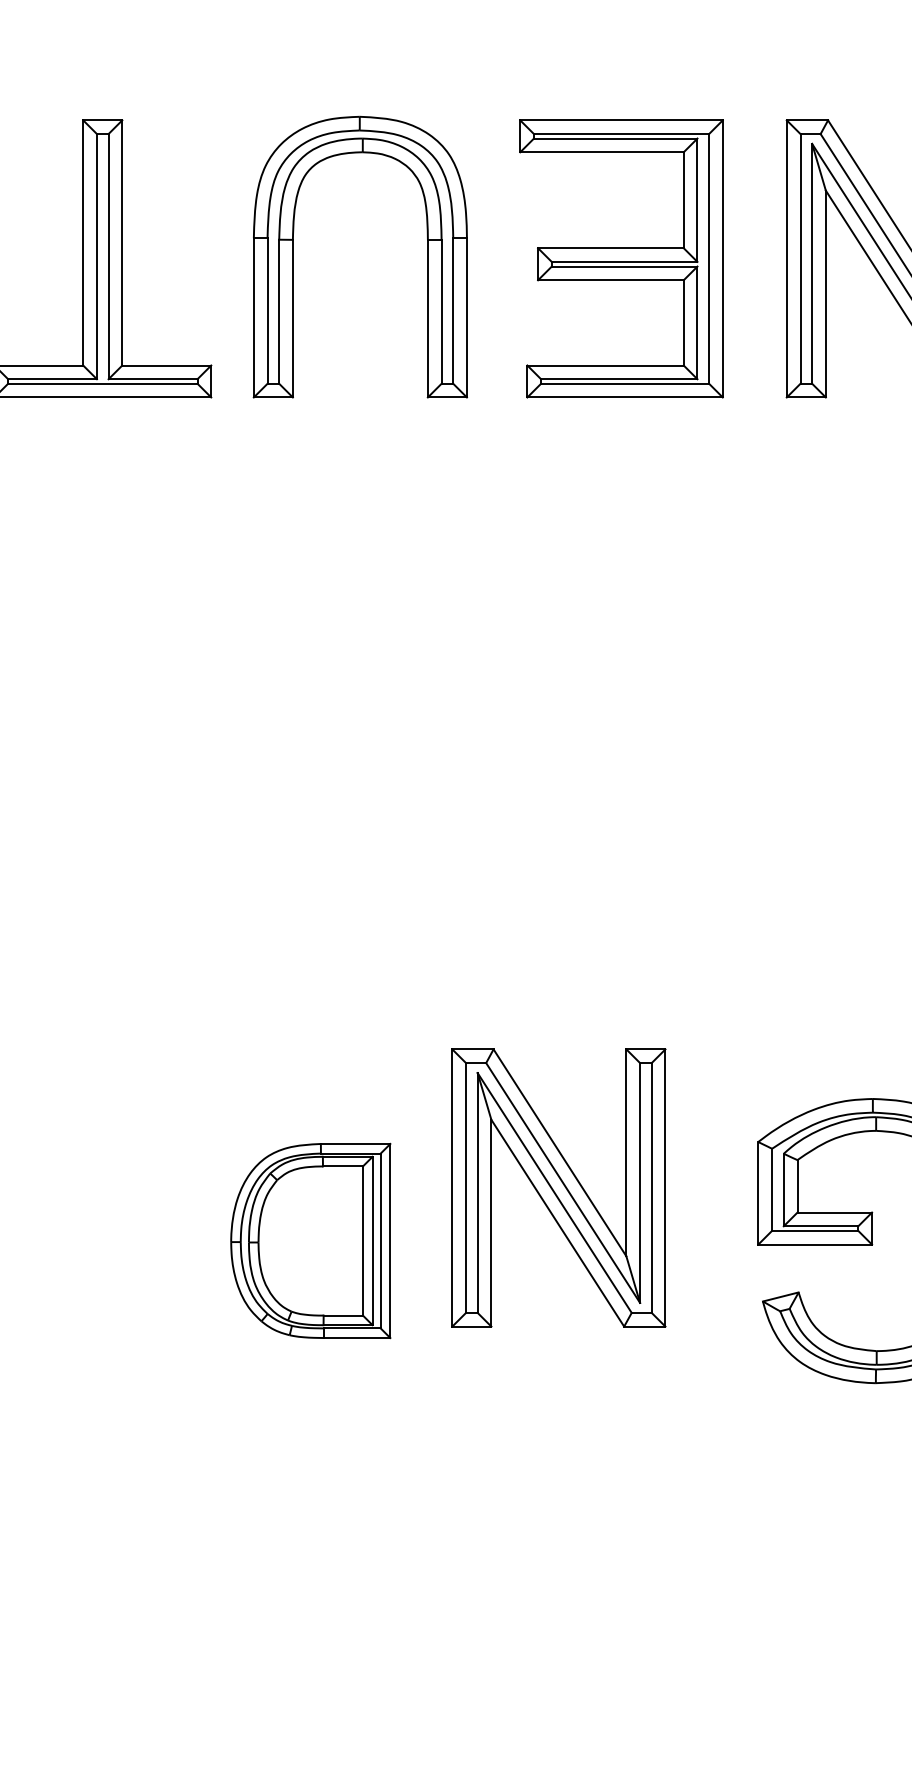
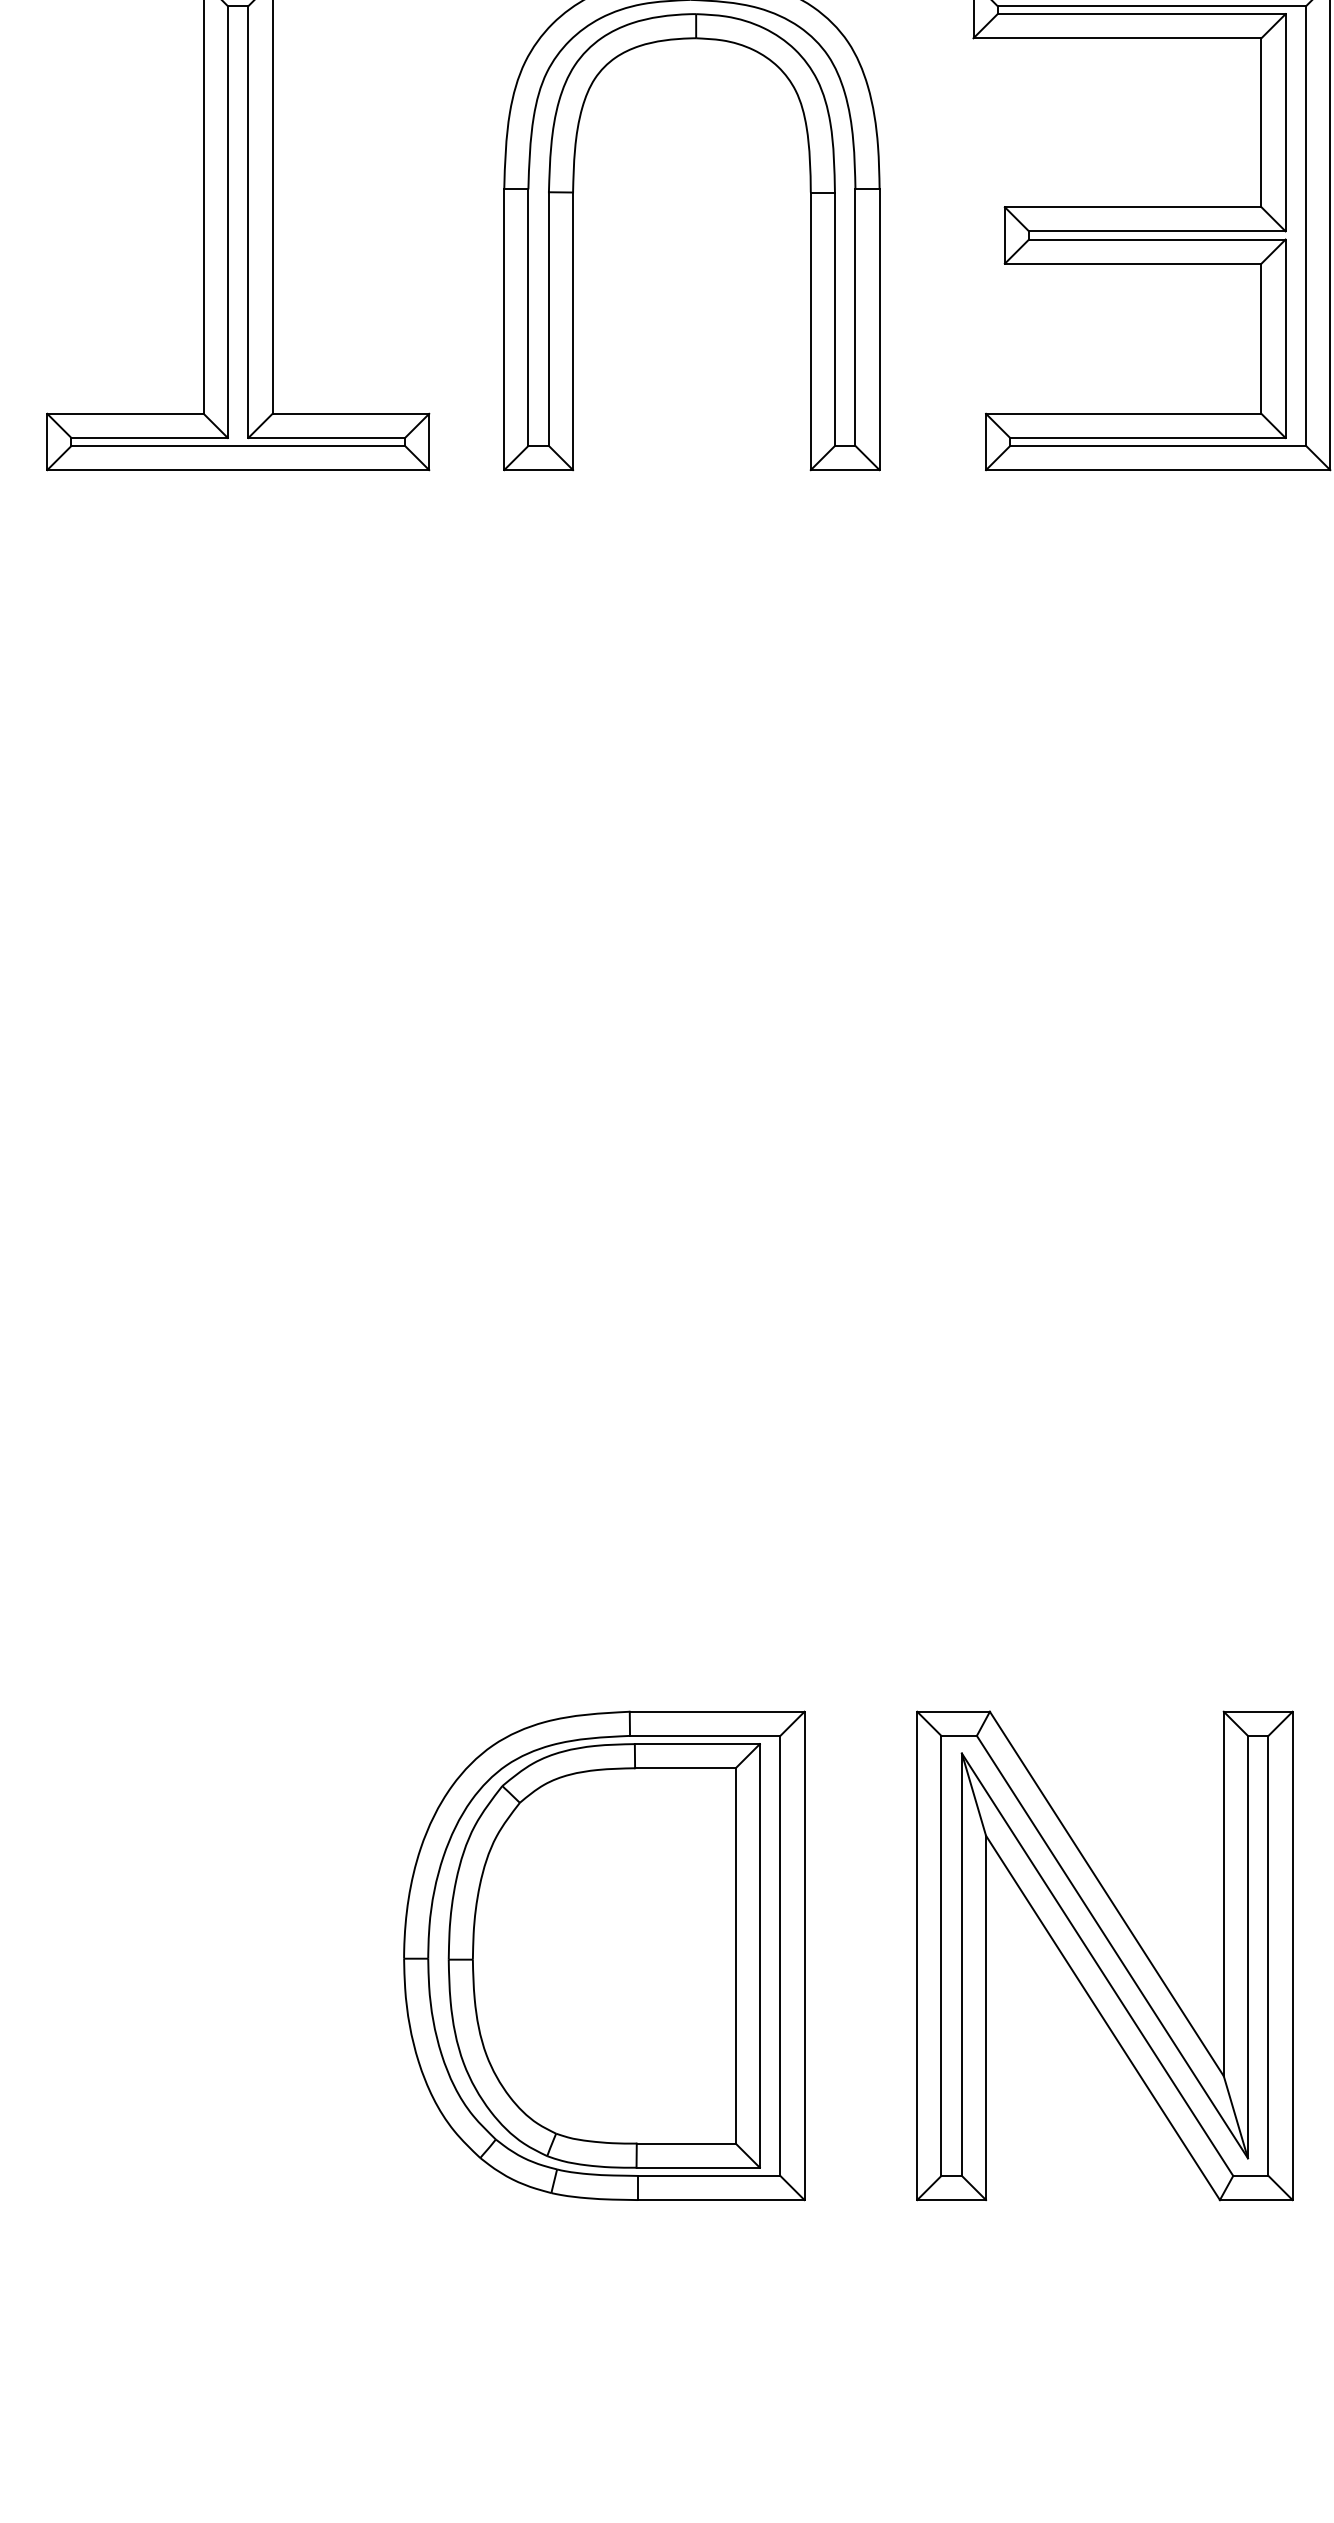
part: (558, 1187) -> (1104, 1955), moved
part: (310, 1240) -> (604, 1955), size x1.43

